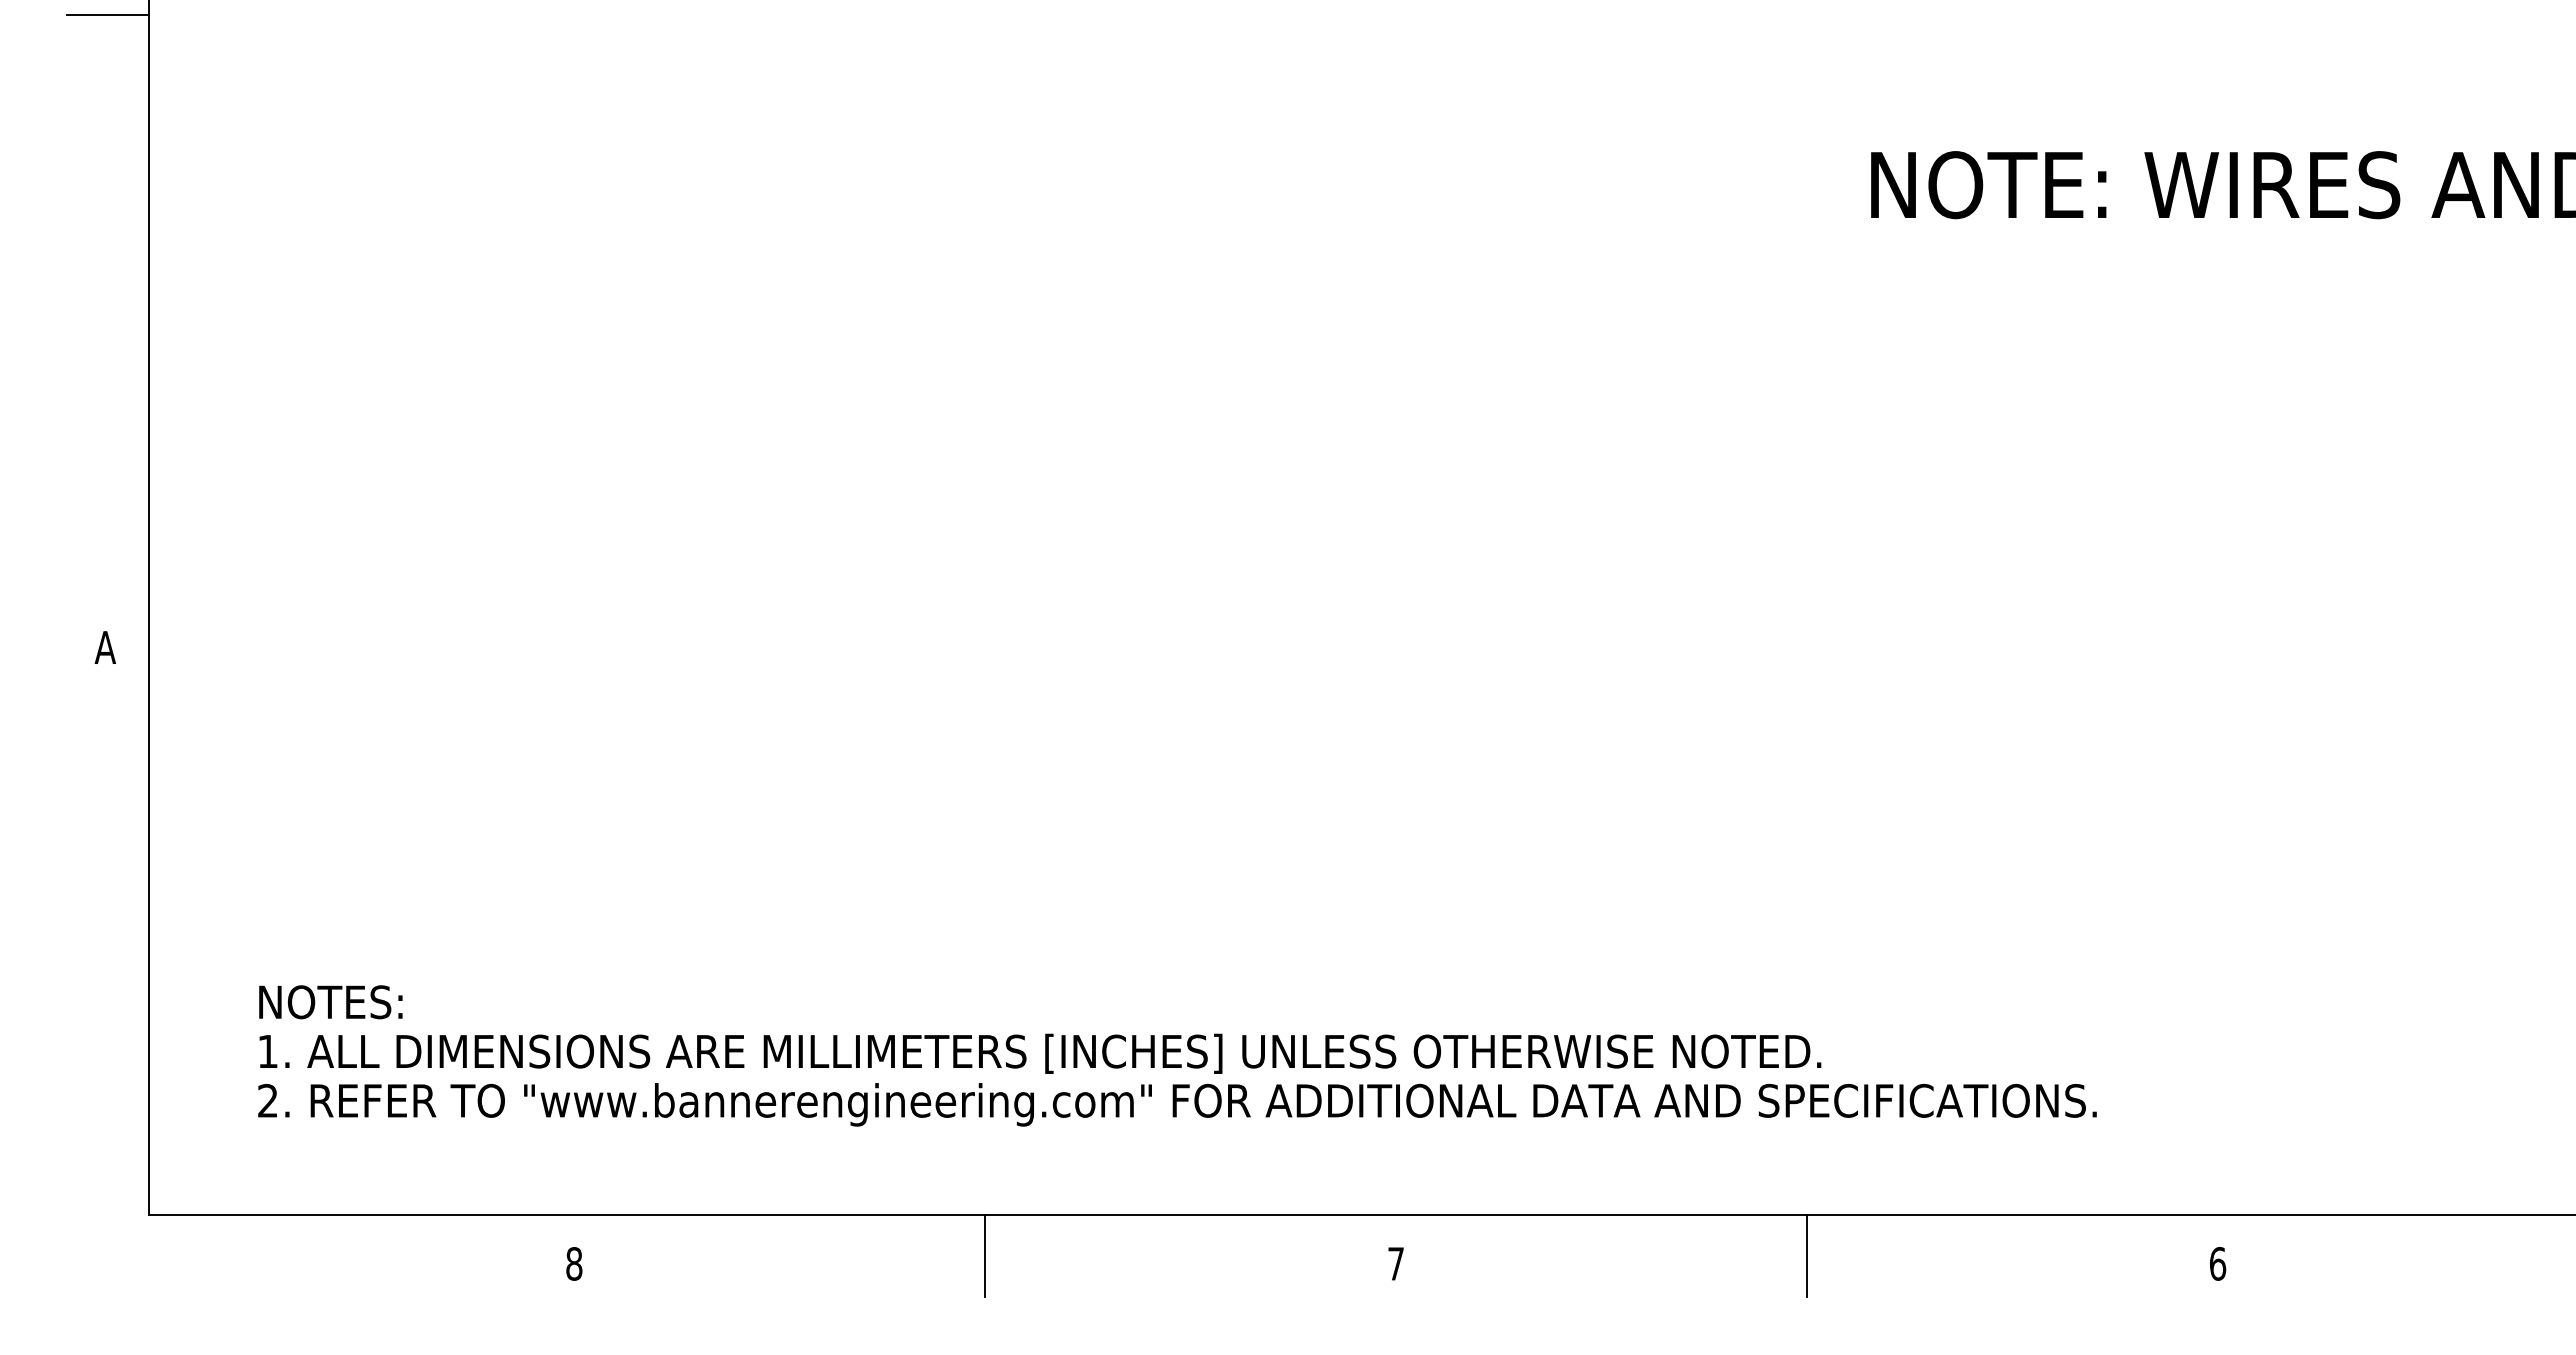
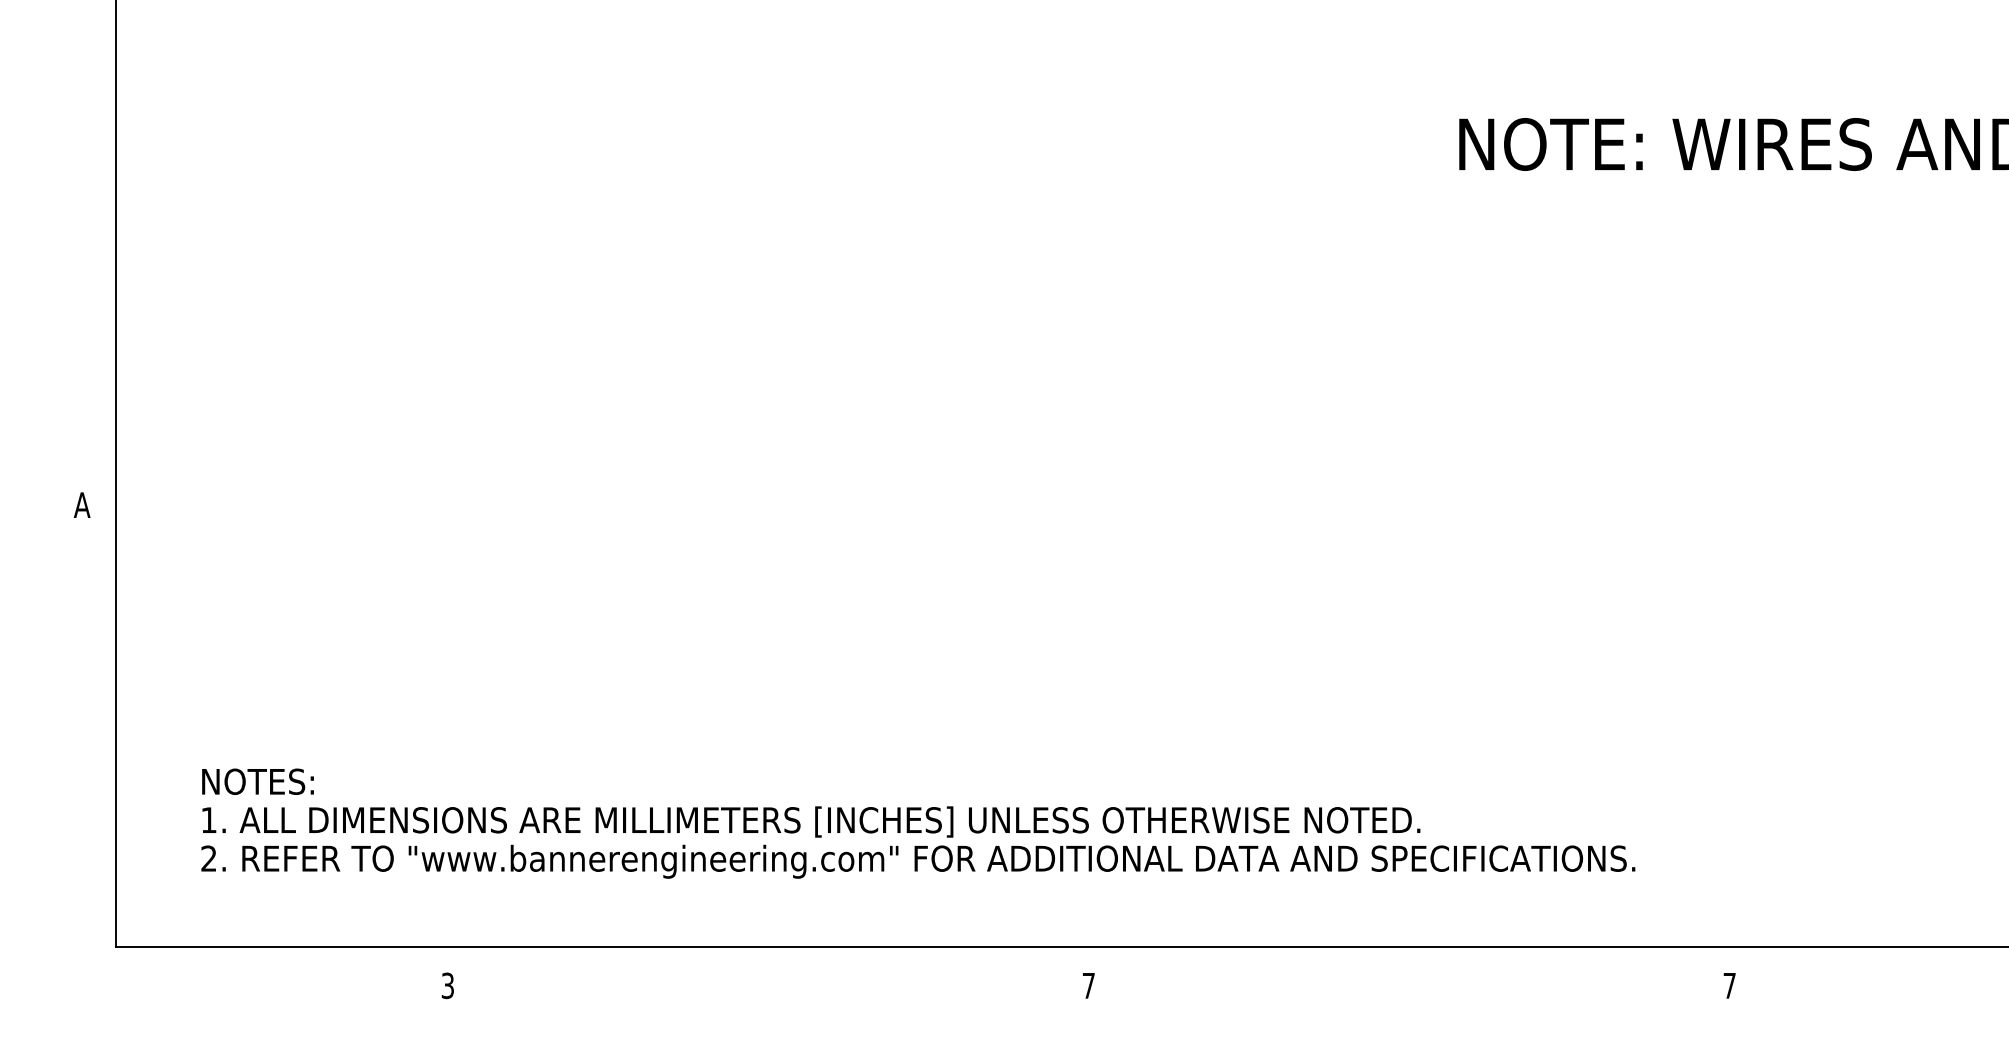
line: (108, 14) -> (84, 11), removed
line: (985, 1255) -> (768, 979), removed
line: (1807, 1255) -> (1409, 979), removed
text: (574, 1263) -> (448, 985), 8 -> 3
text: (2218, 1263) -> (1730, 985), 6 -> 7

